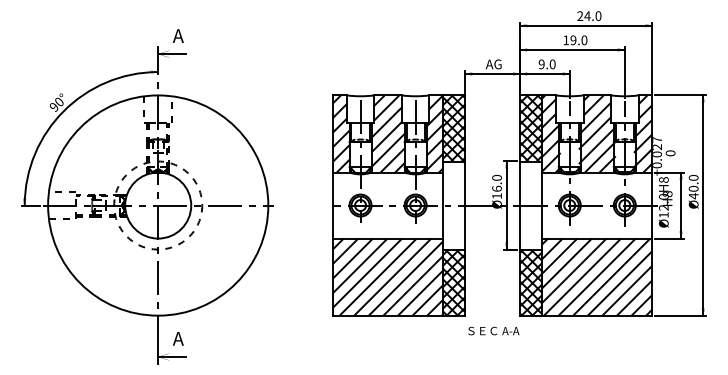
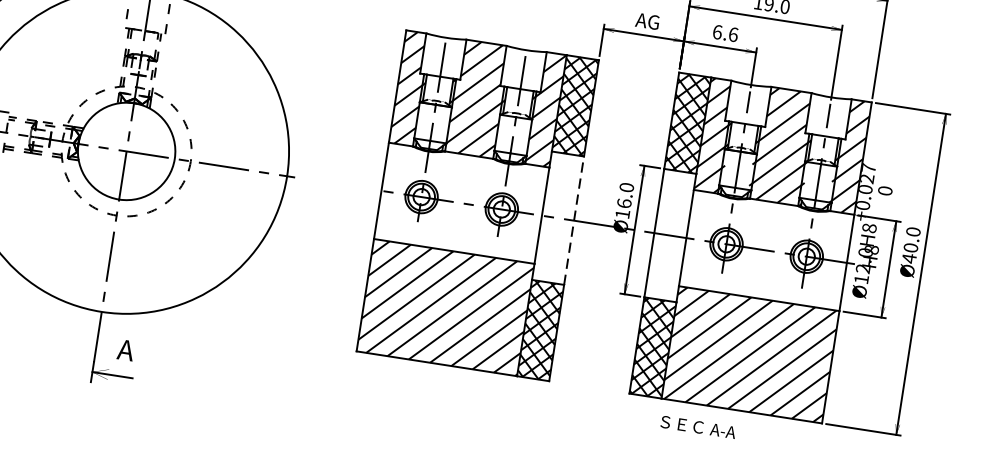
text: (546, 64) -> (724, 33), 9.0 -> 6.6
line: (465, 205) -> (574, 220), solid -> dashed
text: (493, 330) -> (697, 426), moved

